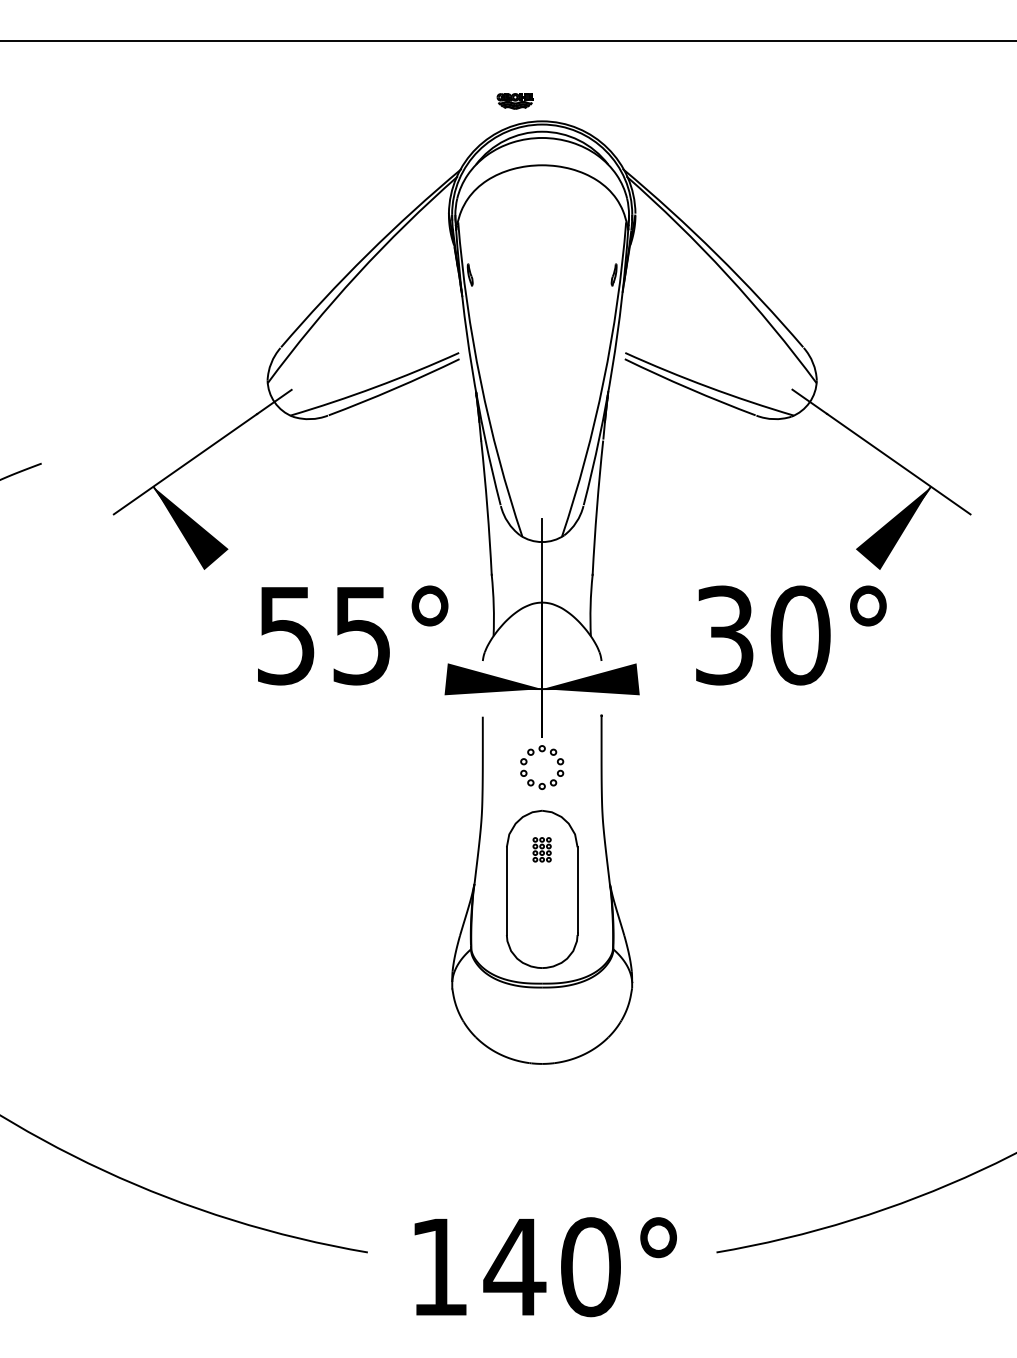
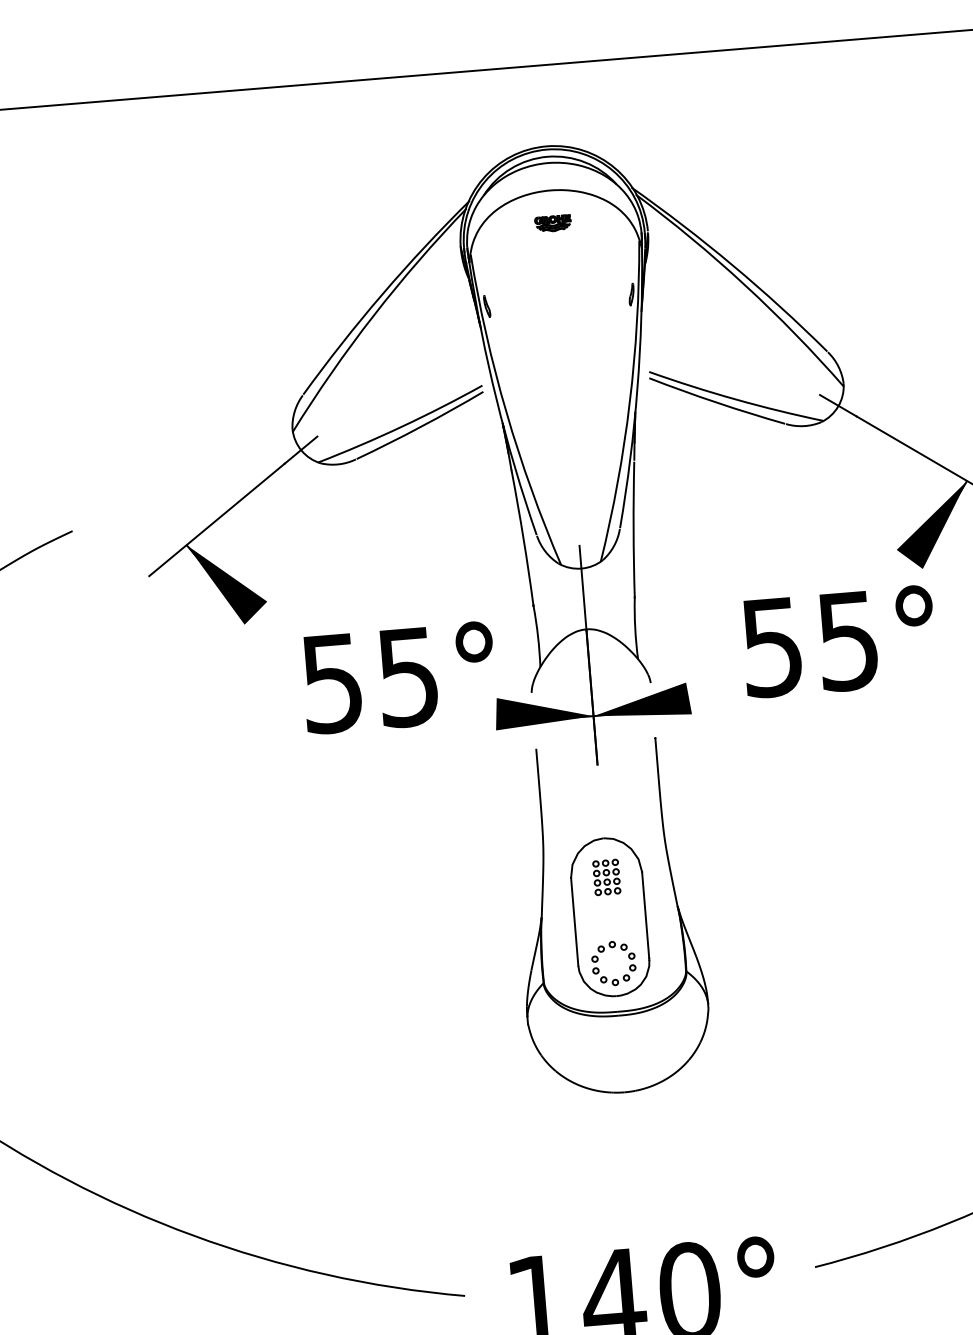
part: (514, 101) -> (552, 223), moved
text: (763, 635) -> (811, 644), 30° -> 55°
part: (542, 752) -> (612, 948), moved
part: (541, 849) -> (606, 877), size x1.43

